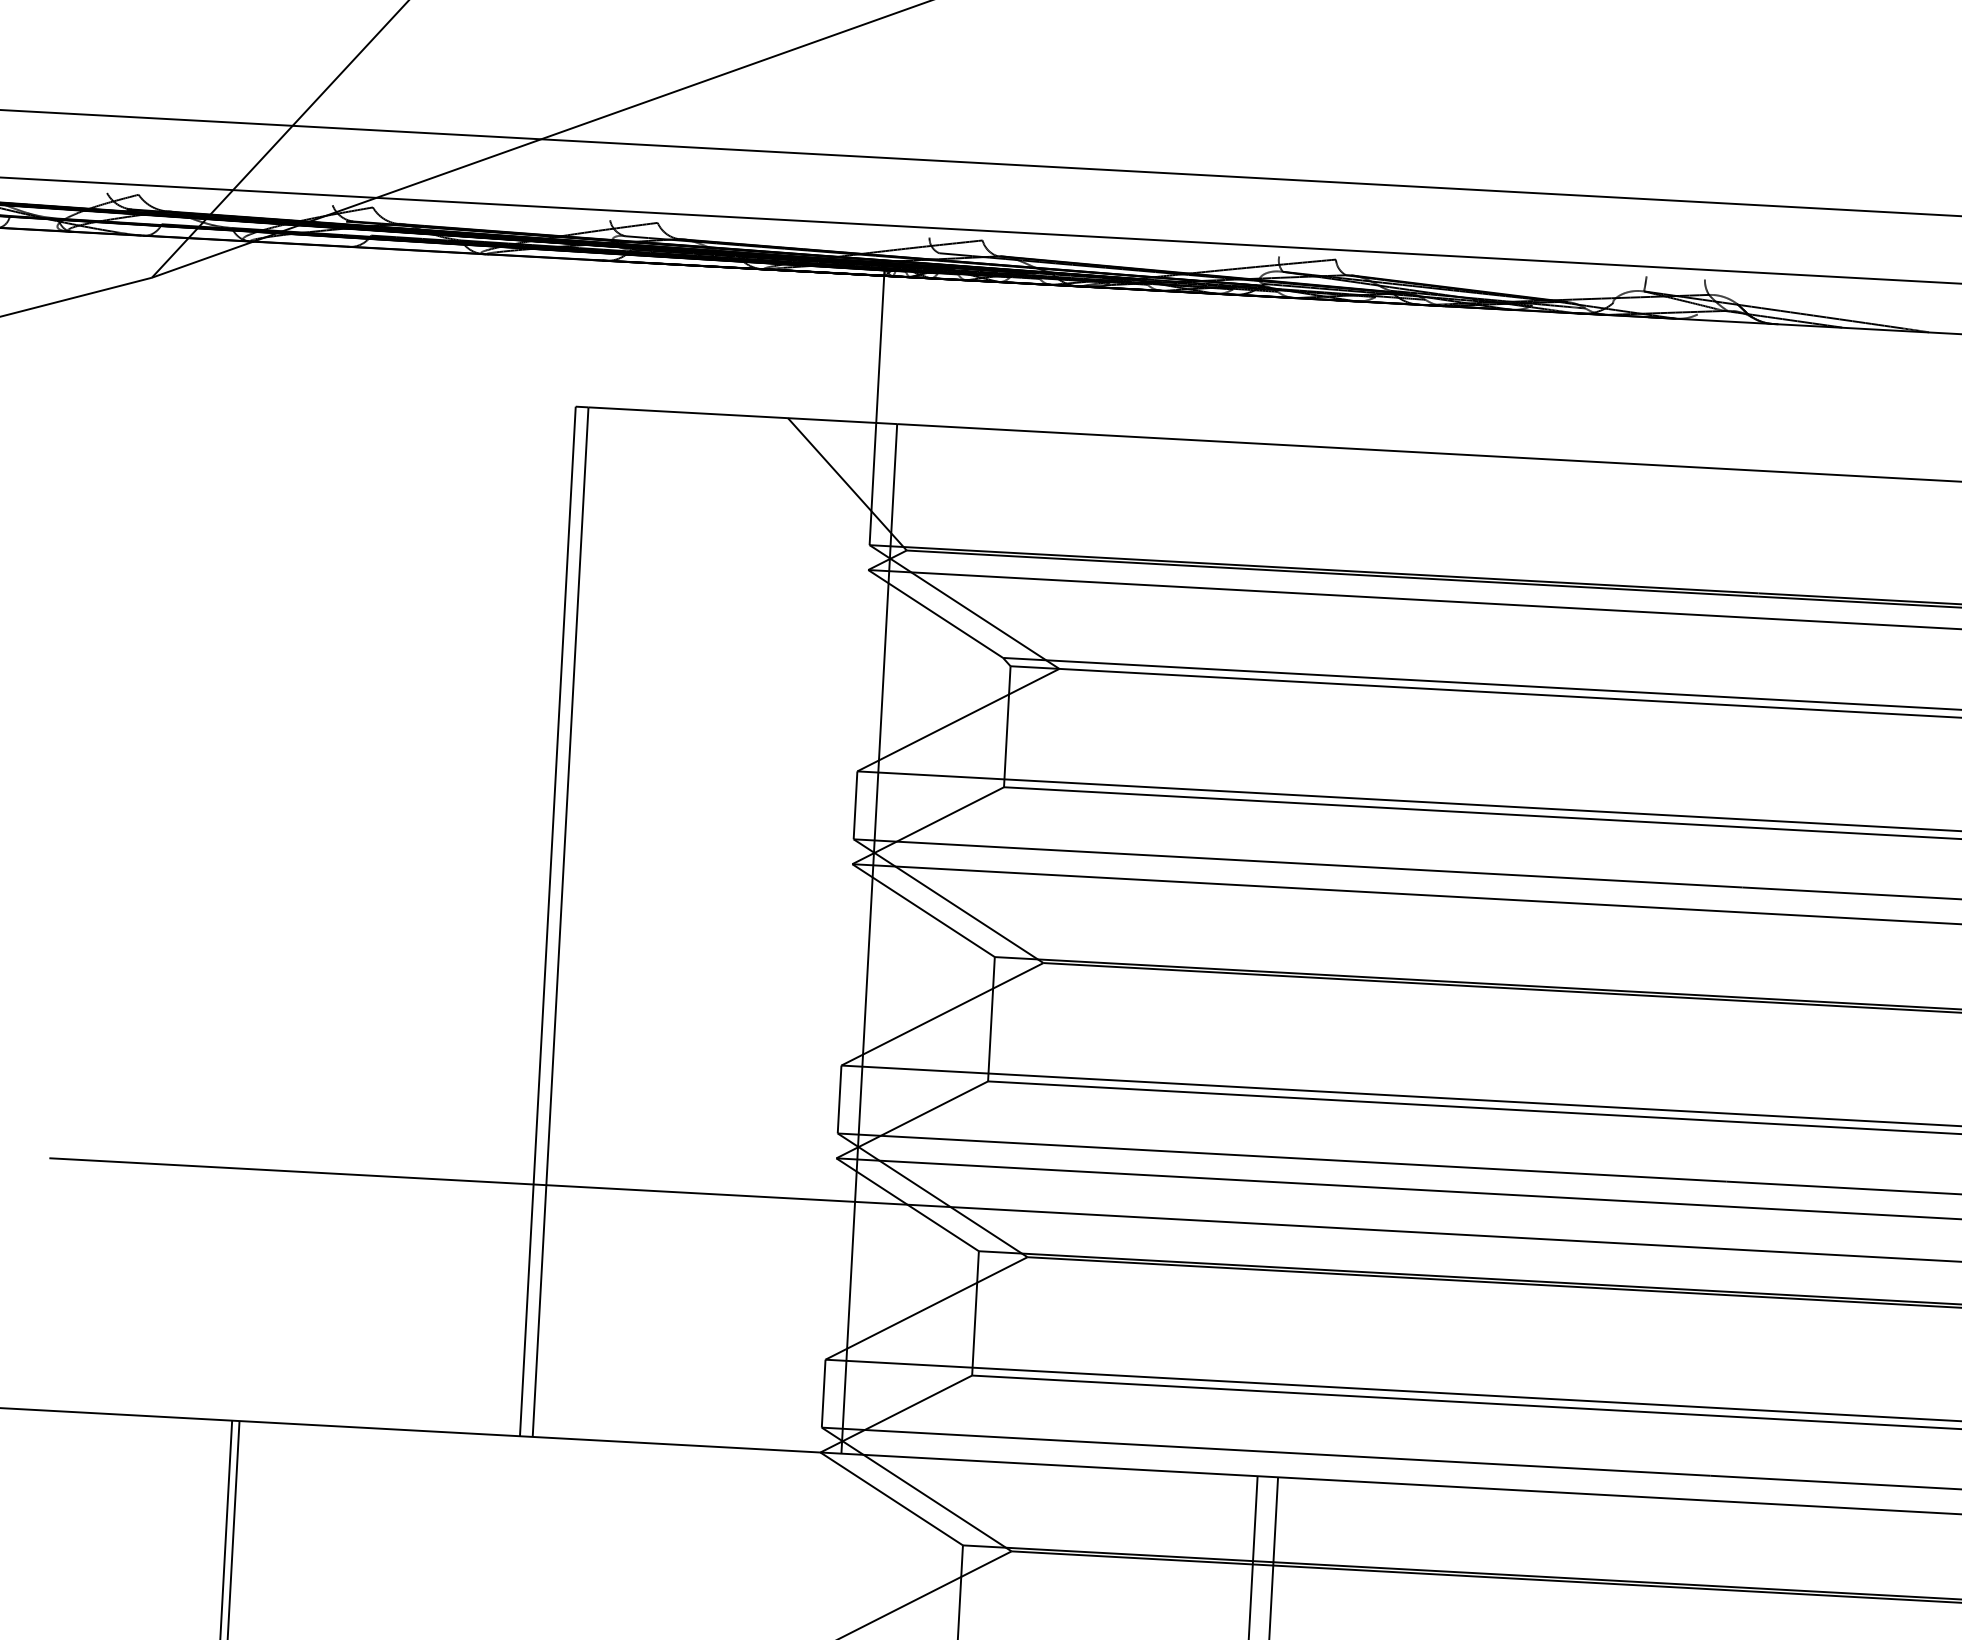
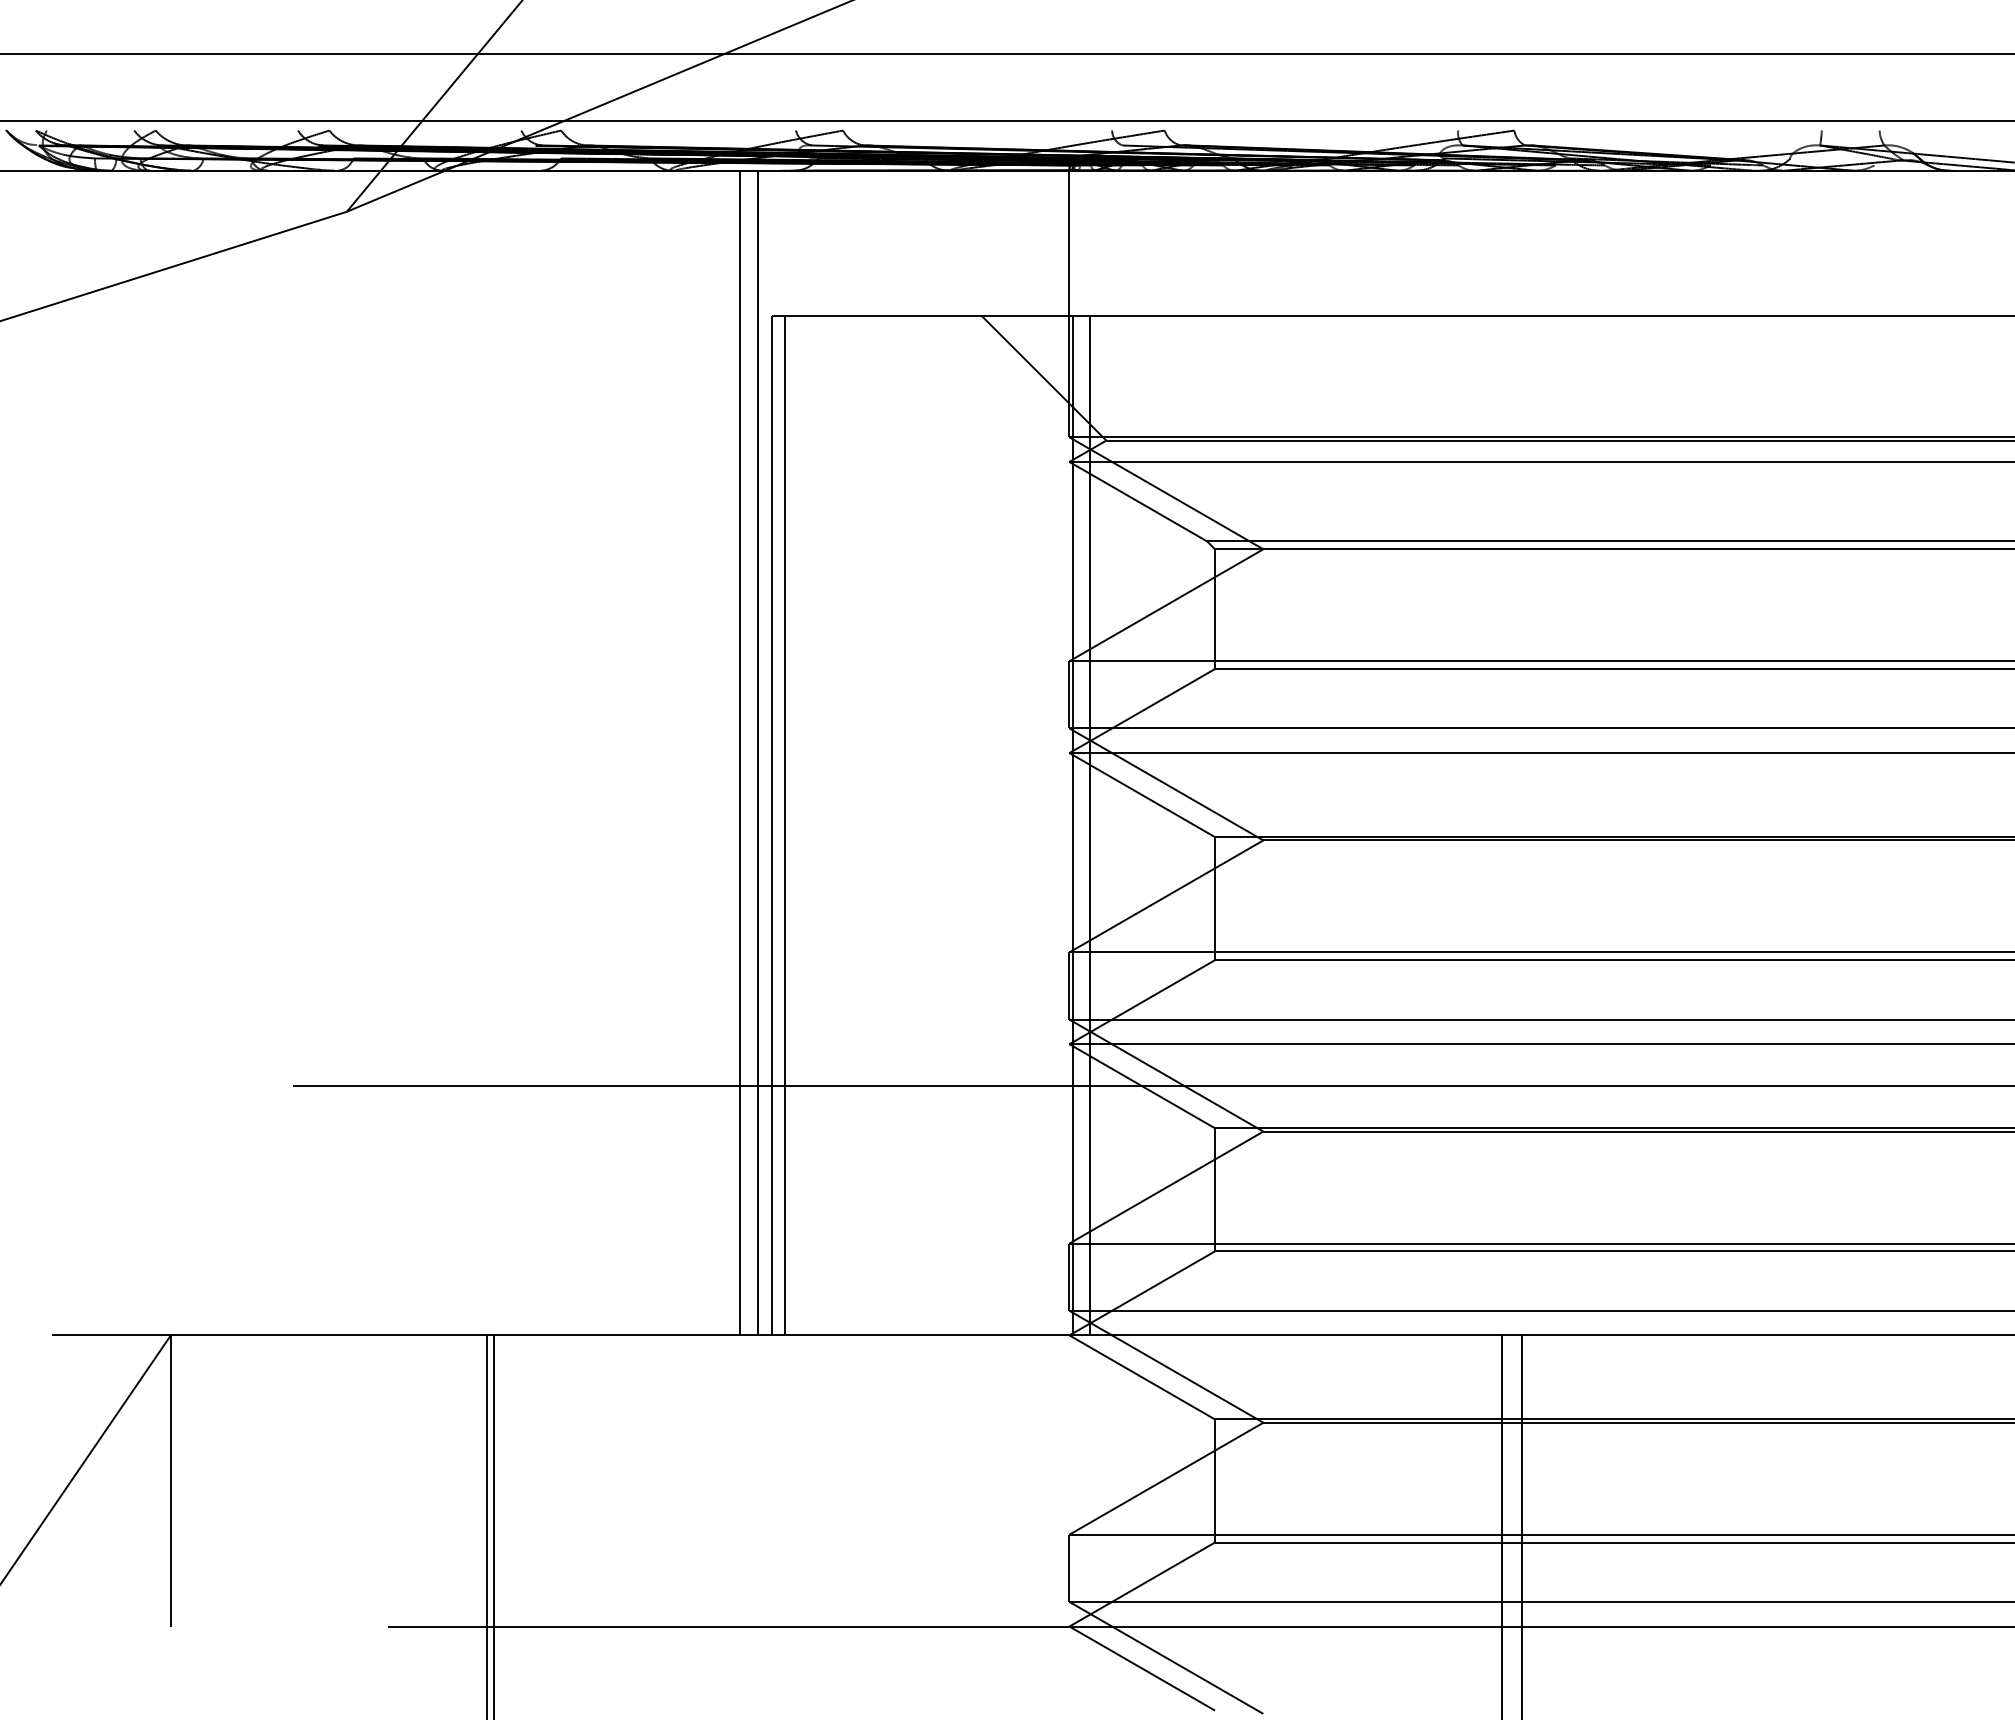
line: (520, 845) -> (740, 752), added
line: (537, 846) -> (757, 752), added
line: (852, 937) -> (1073, 825), added

